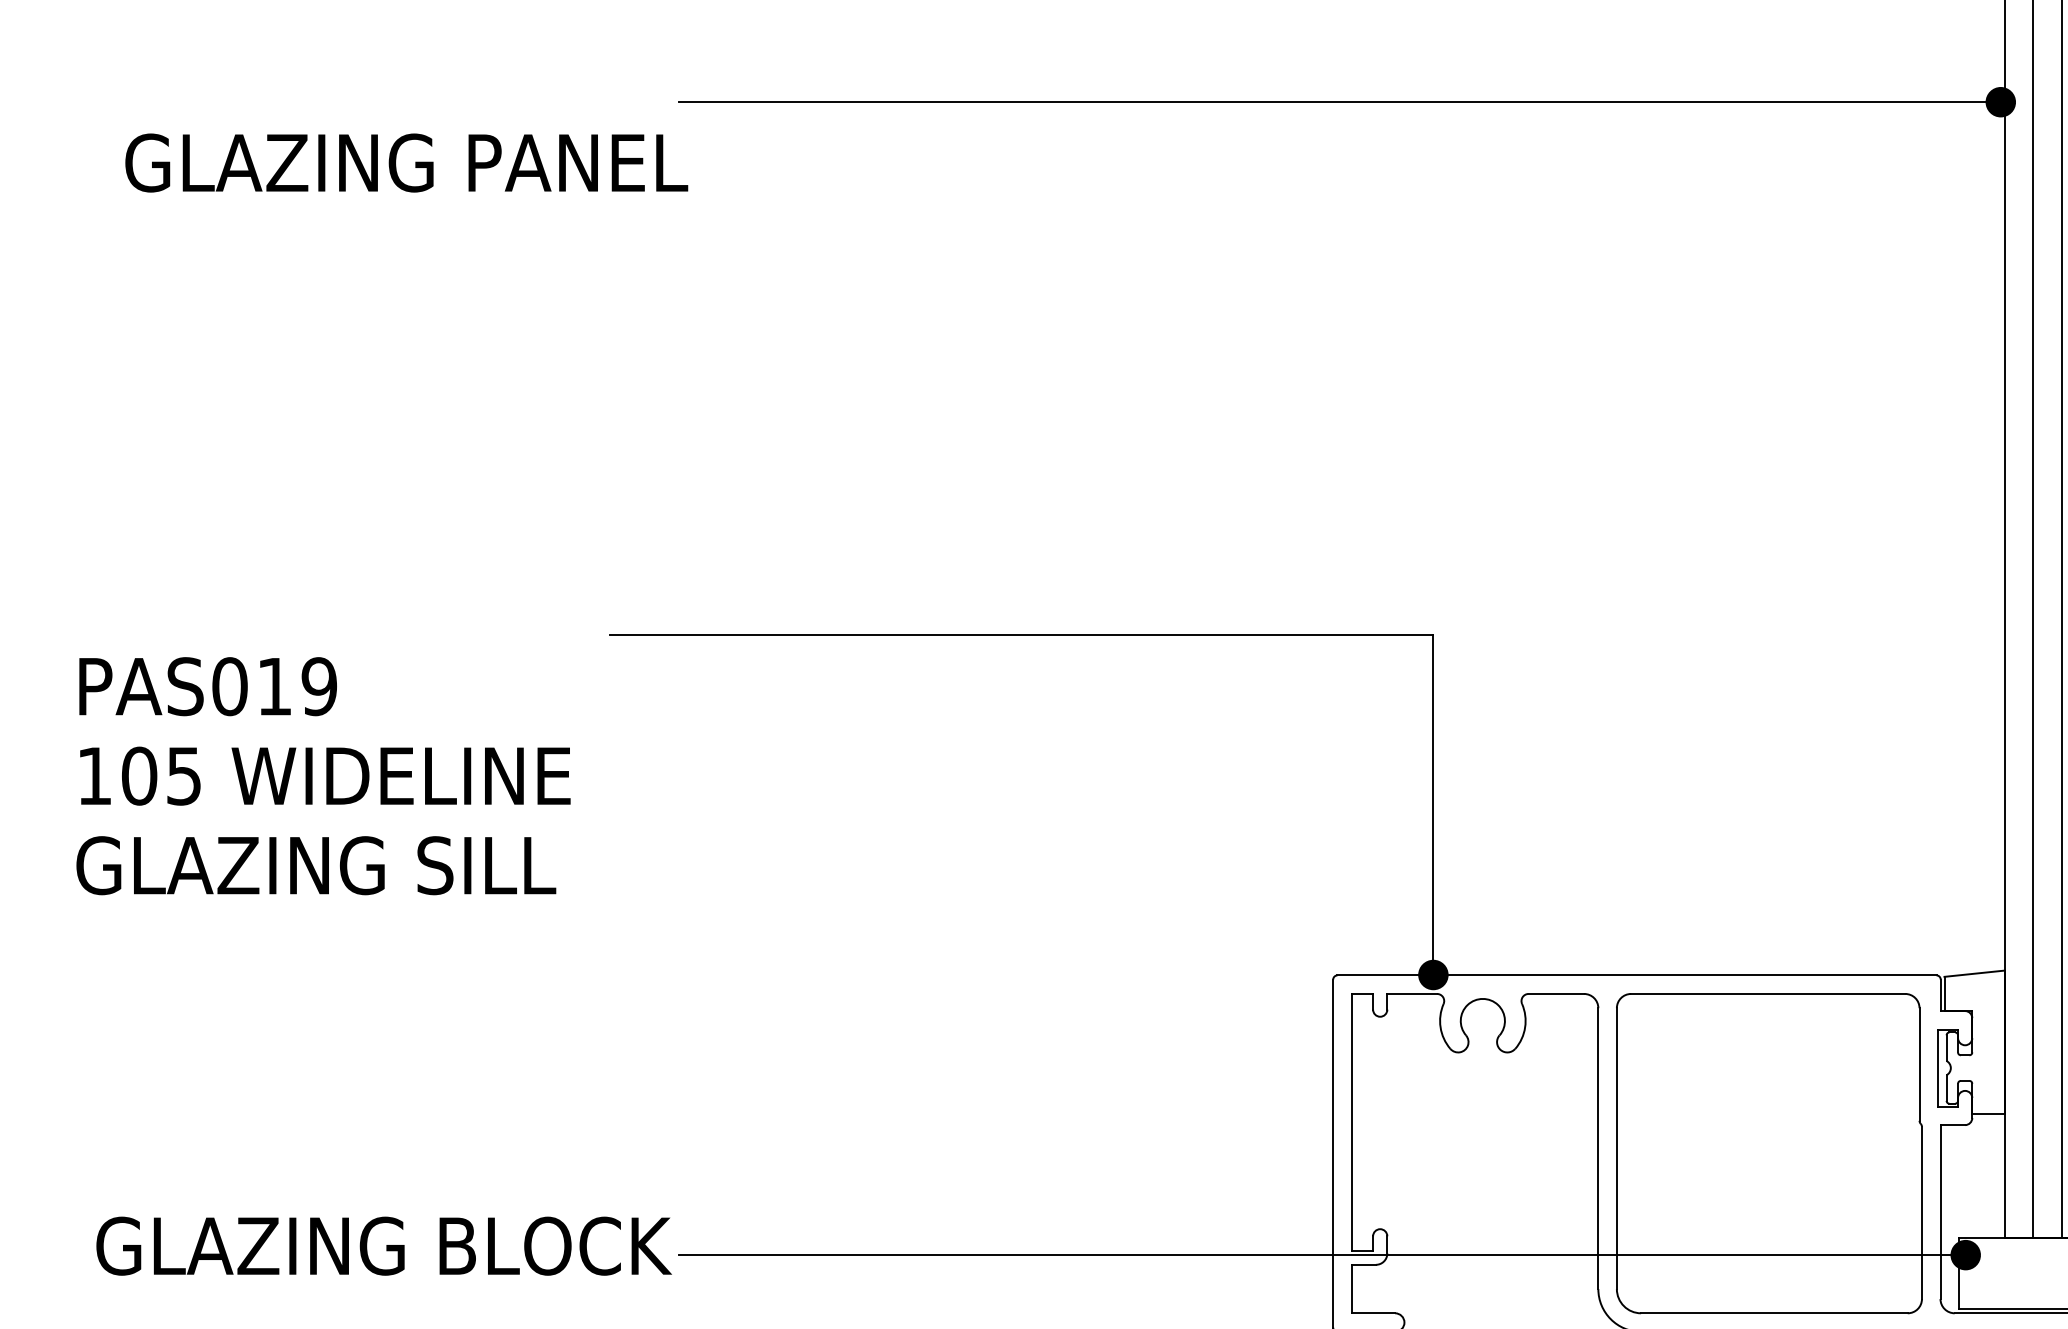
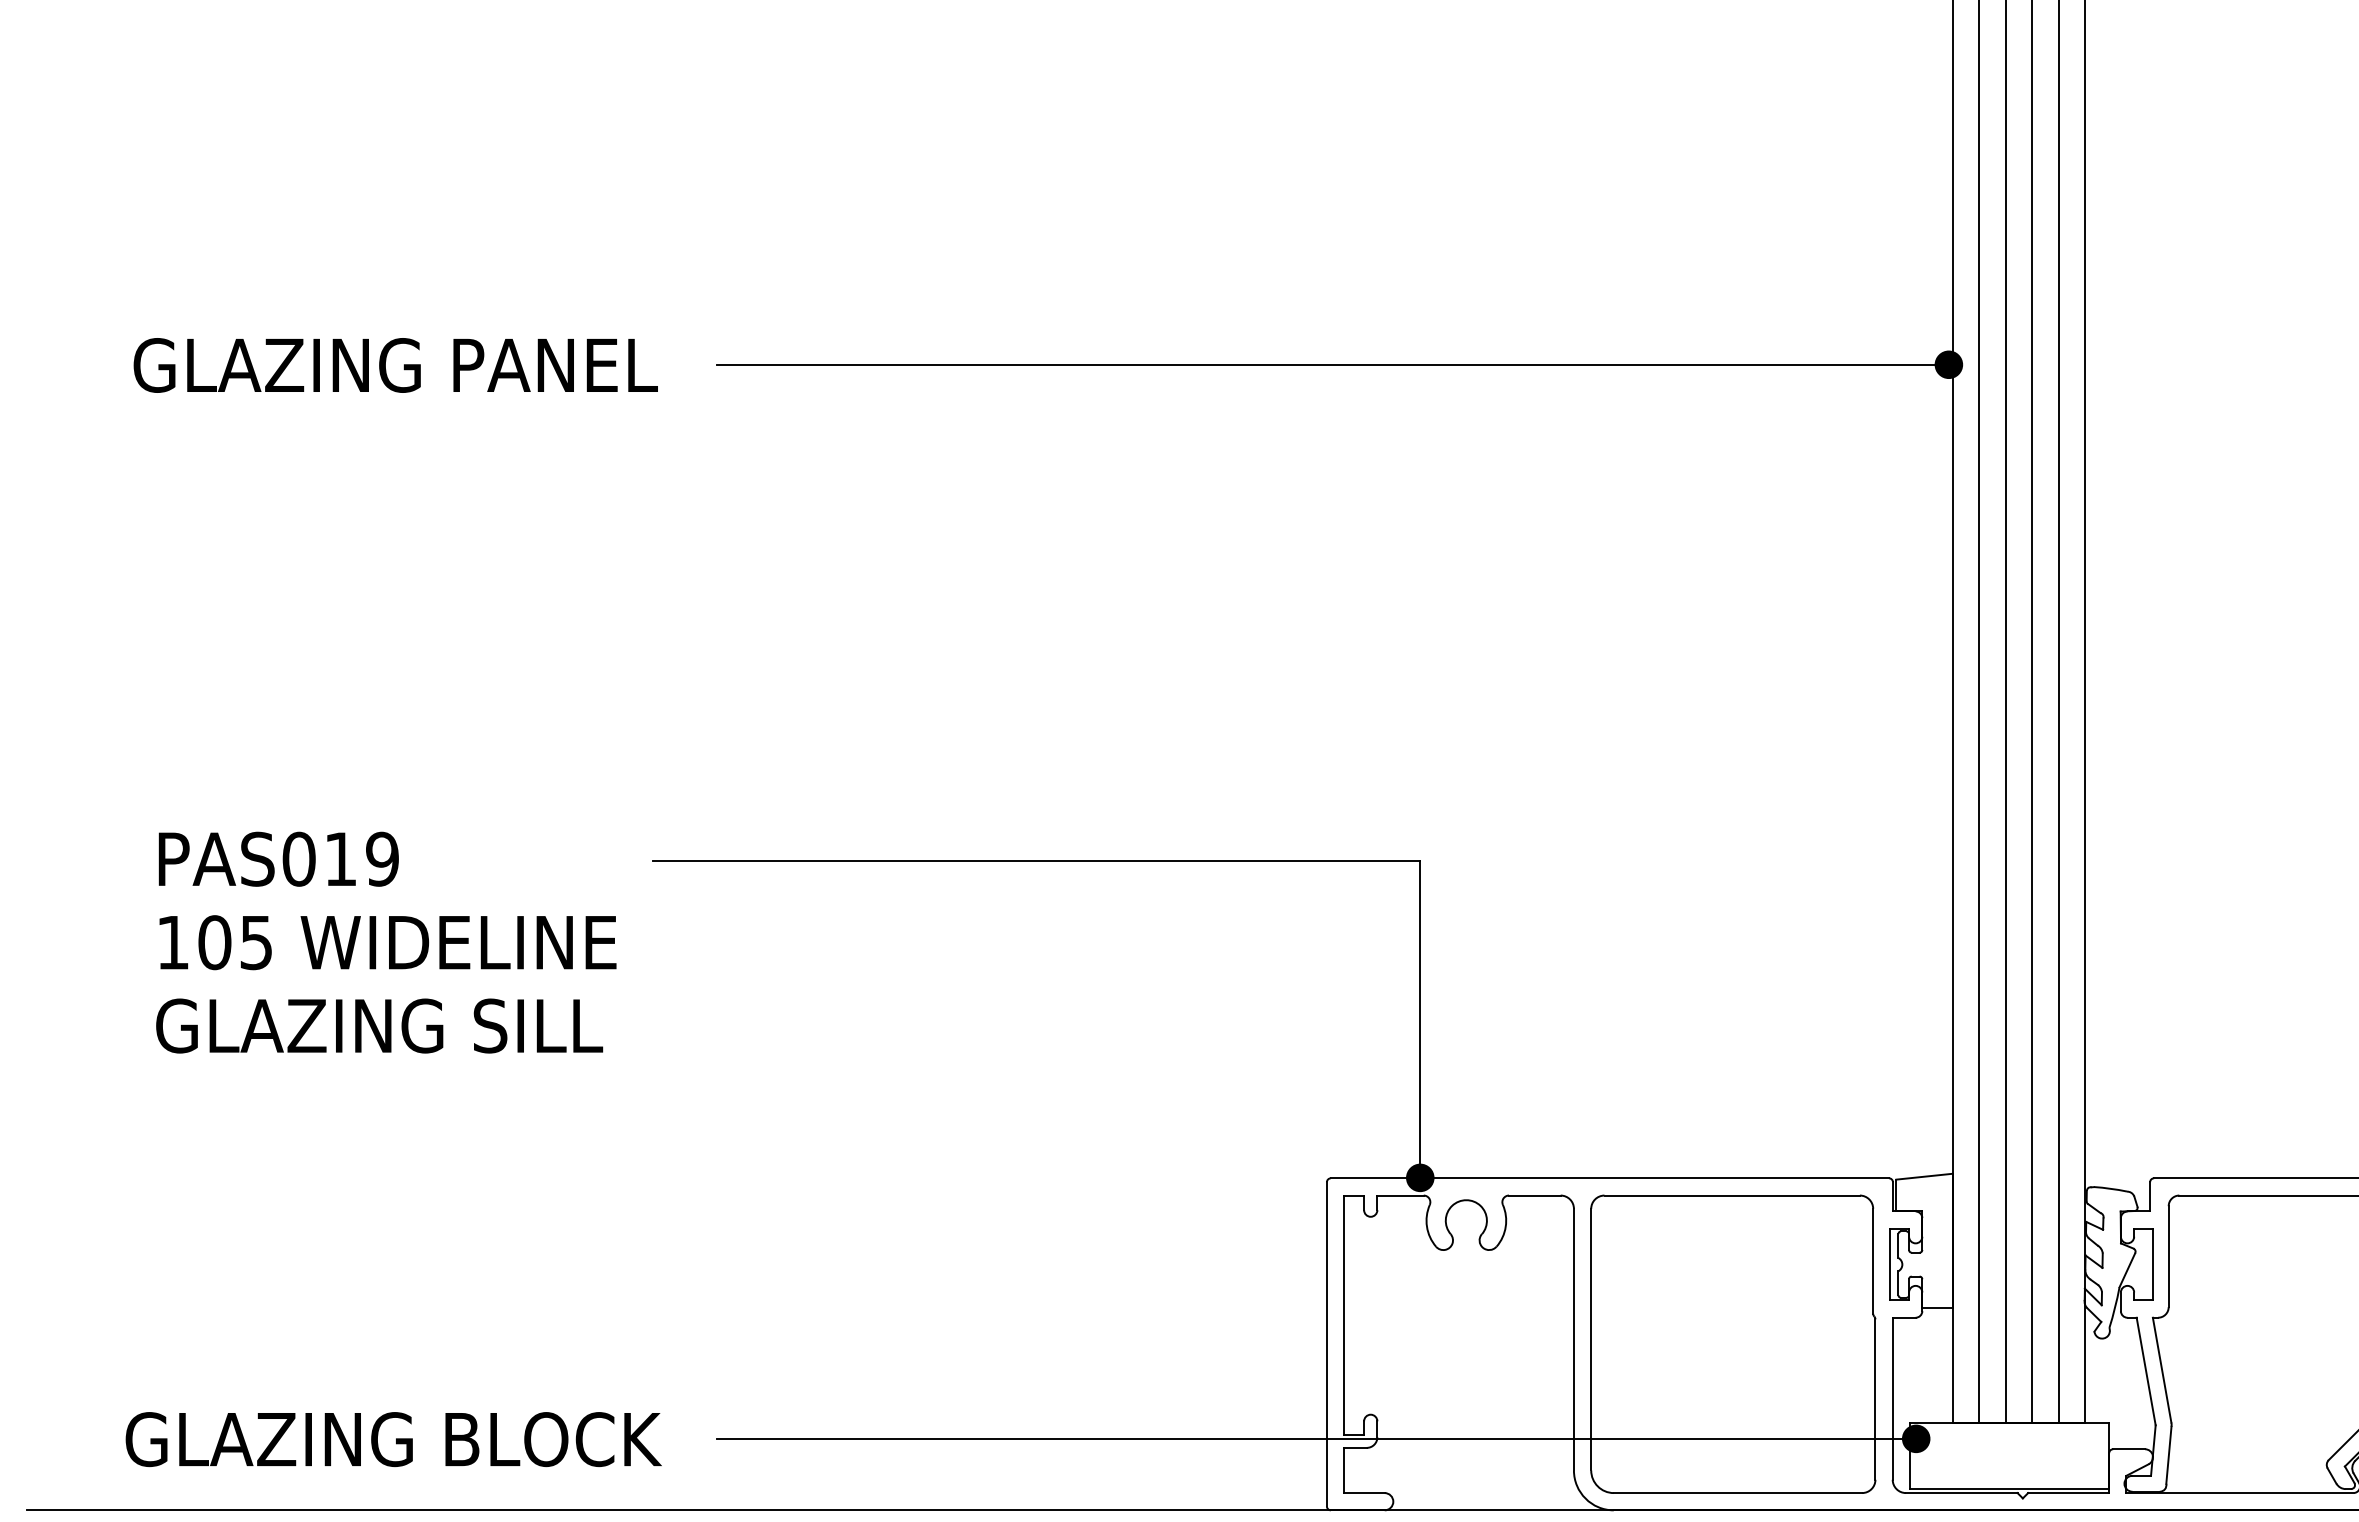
text: (406, 163) -> (395, 365), moved
text: (323, 775) -> (386, 942), moved
text: (383, 1246) -> (393, 1439), moved

